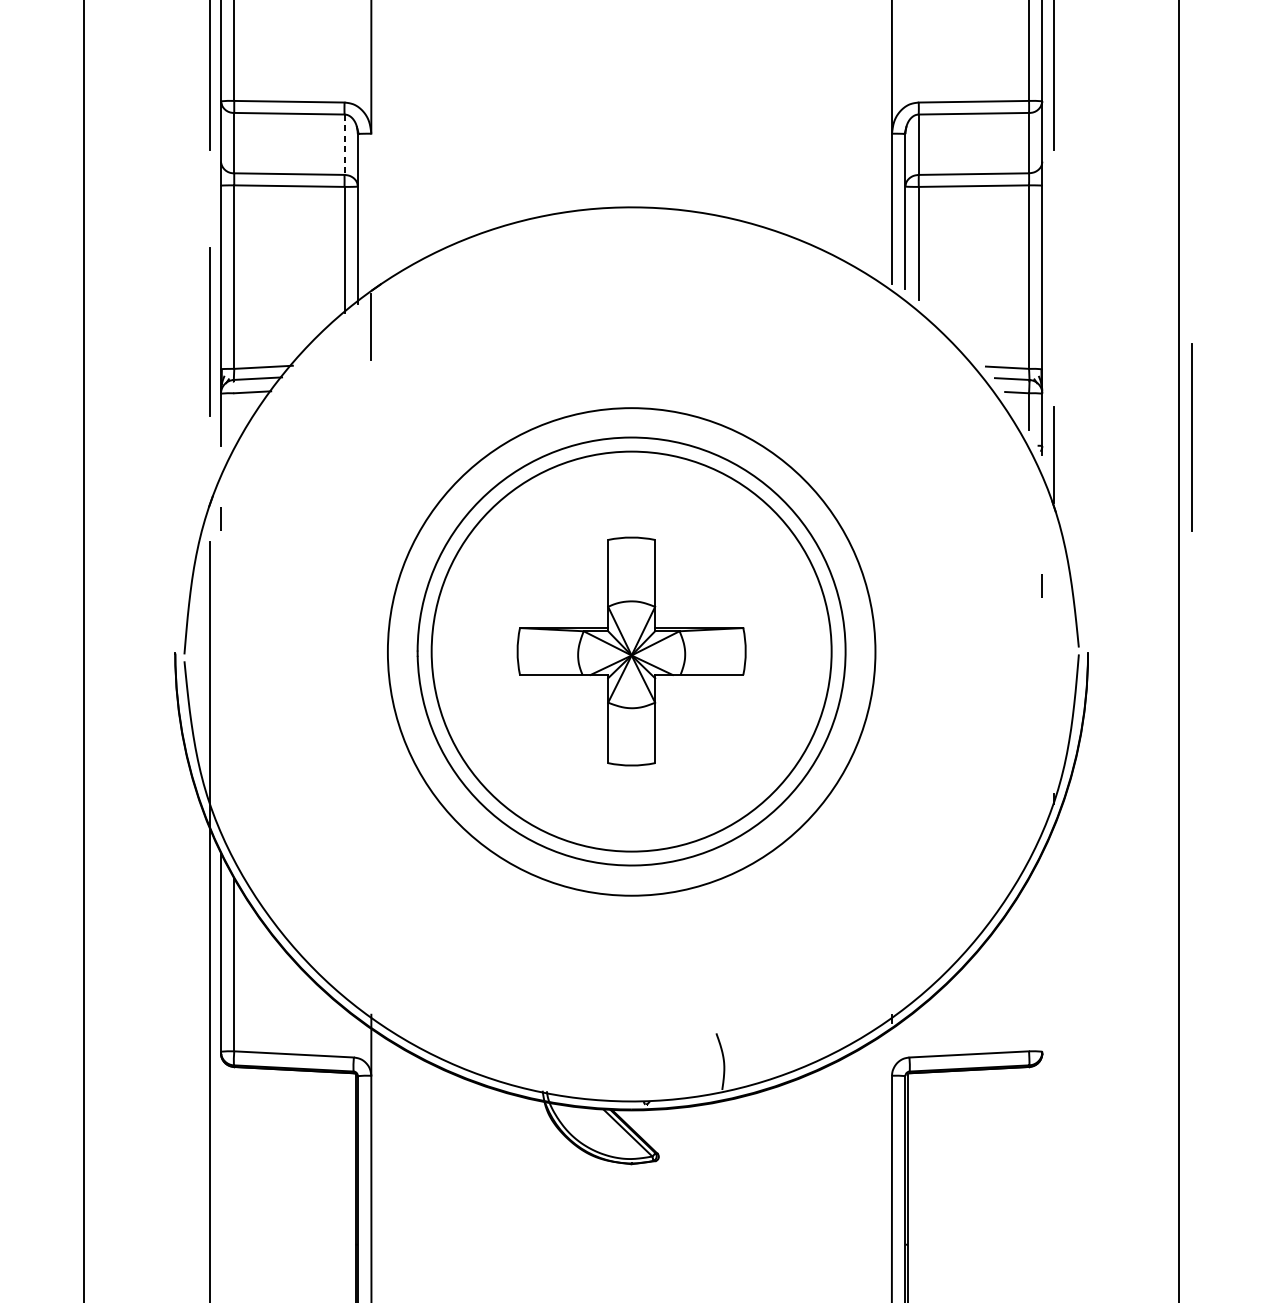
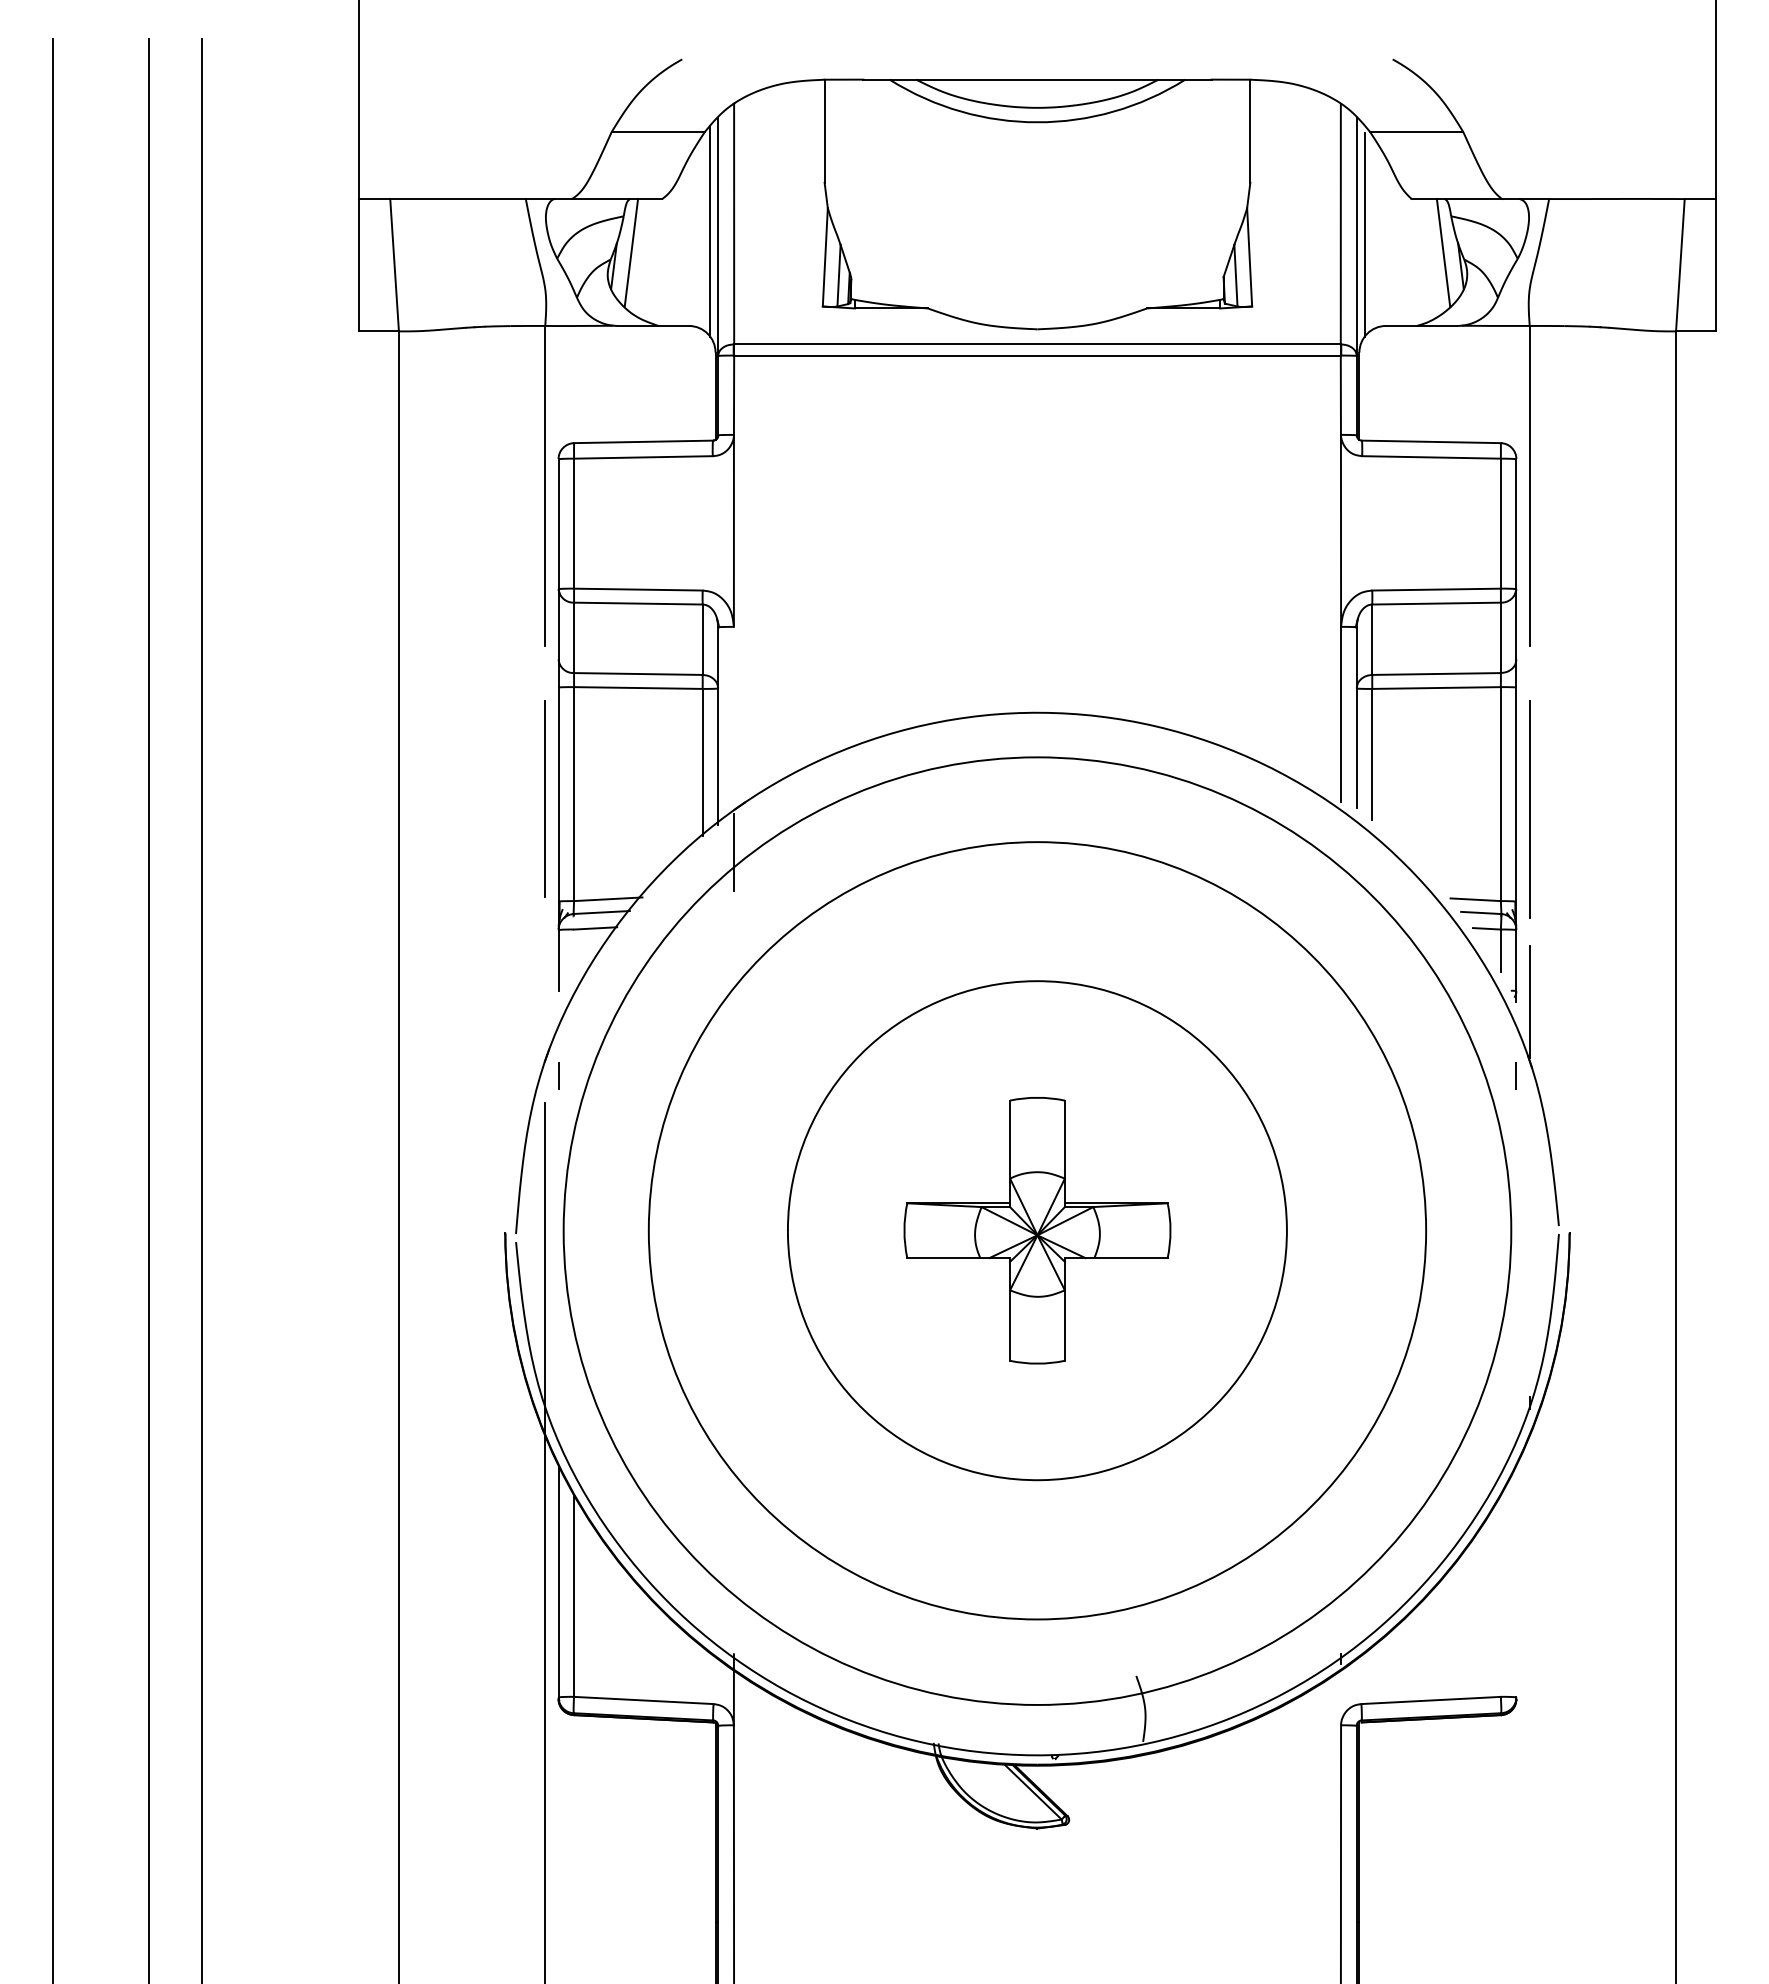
line: (344, 145) -> (702, 640), dashed -> solid
line: (208, 332) -> (544, 798), moved
line: (1191, 437) -> (1529, 809), moved
line: (1041, 586) -> (1515, 1075), moved
circle: (631, 651) -> (1037, 1230), size x1.67
circle: (631, 651) -> (1037, 1230), size x1.67

